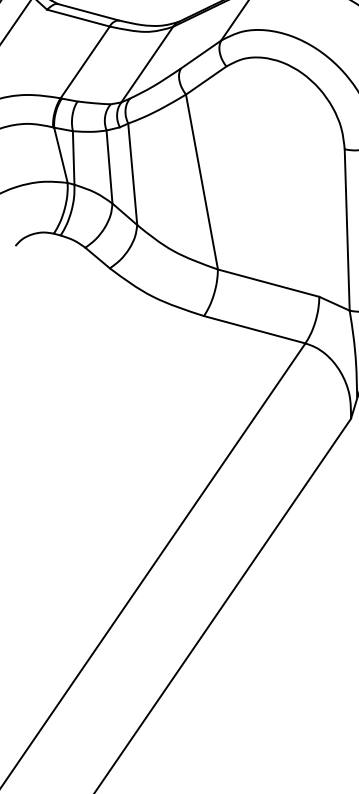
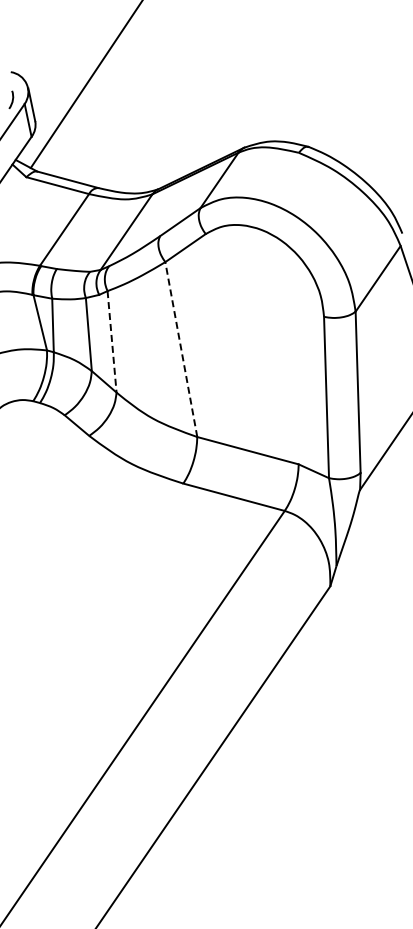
line: (133, 173) -> (112, 341), solid -> dashed
line: (202, 181) -> (181, 349), solid -> dashed

